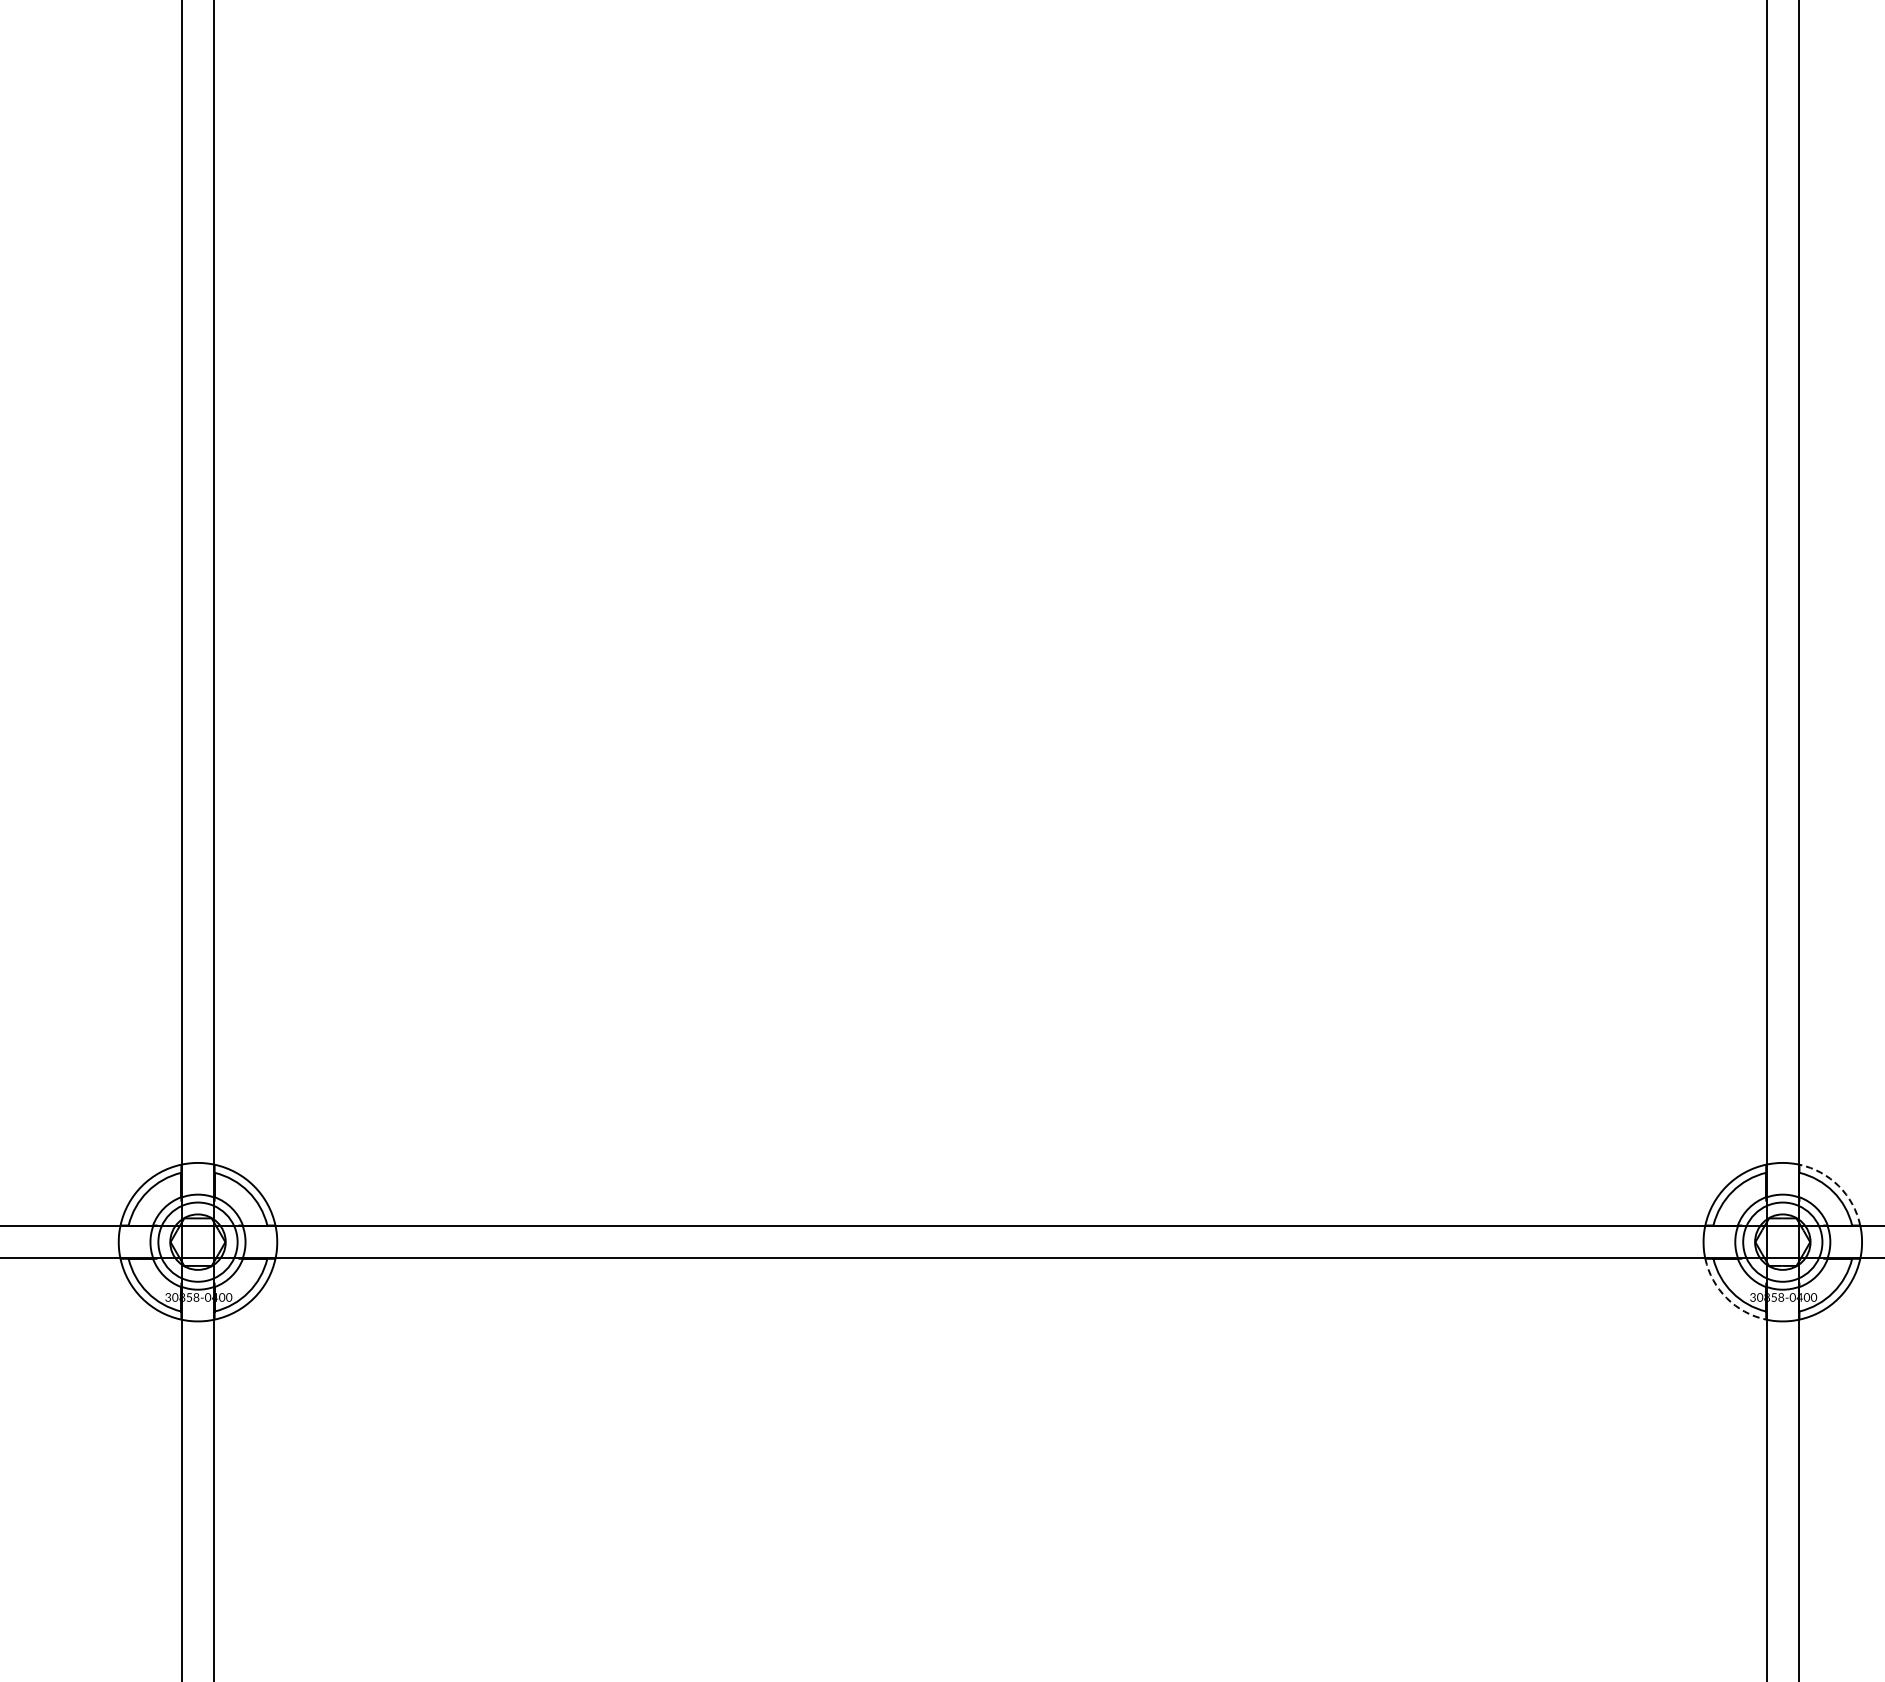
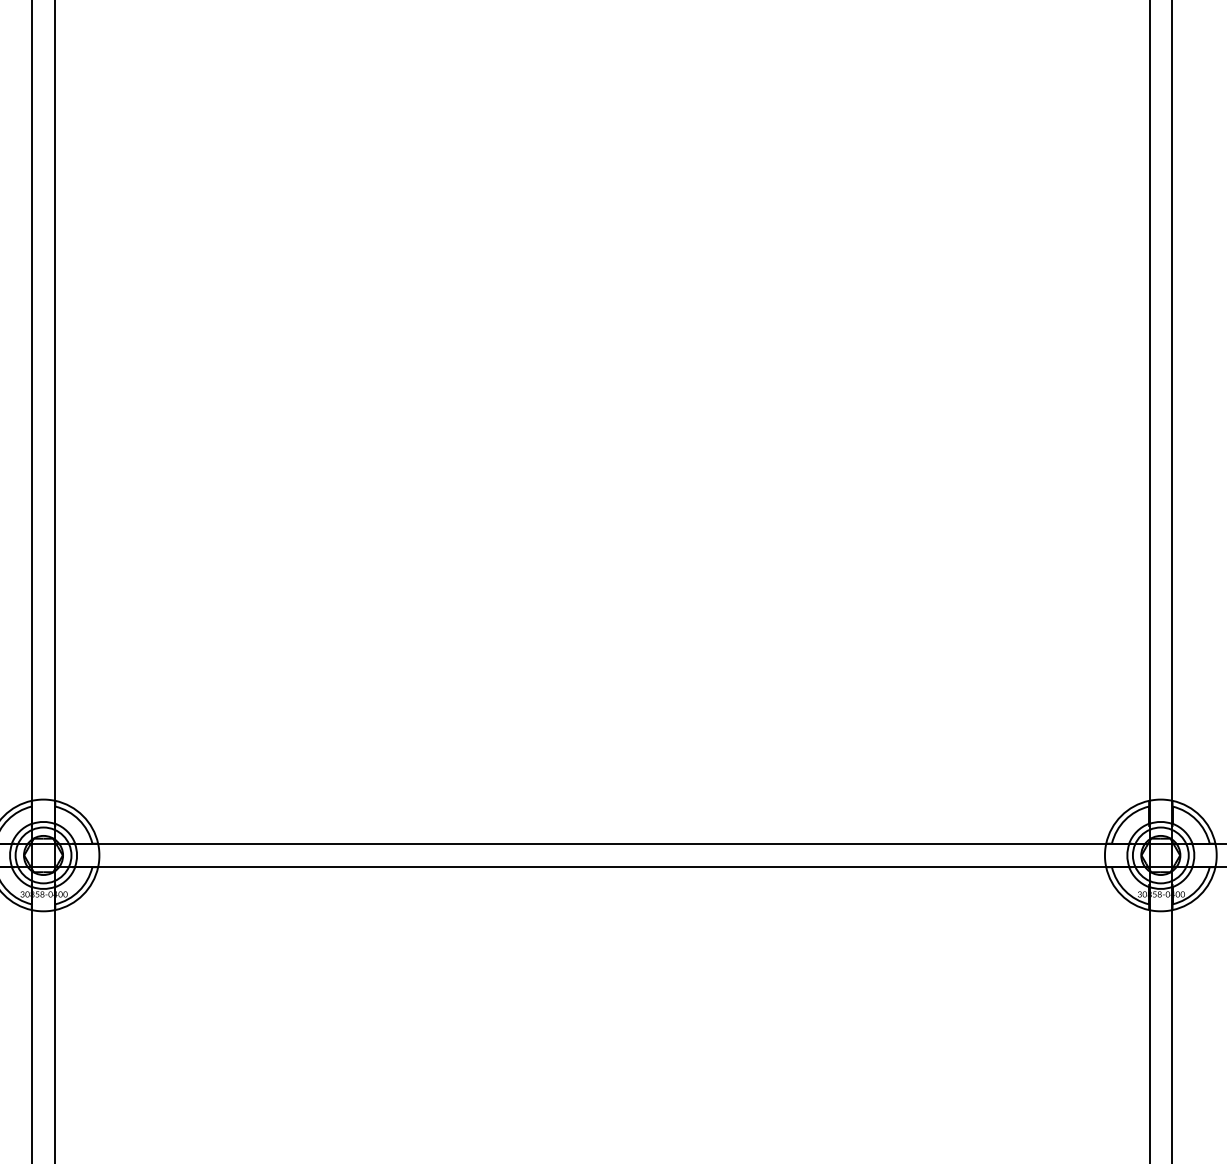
arc: (1838, 1186) -> (1200, 816), dashed -> solid
arc: (1726, 1298) -> (1121, 895), dashed -> solid

